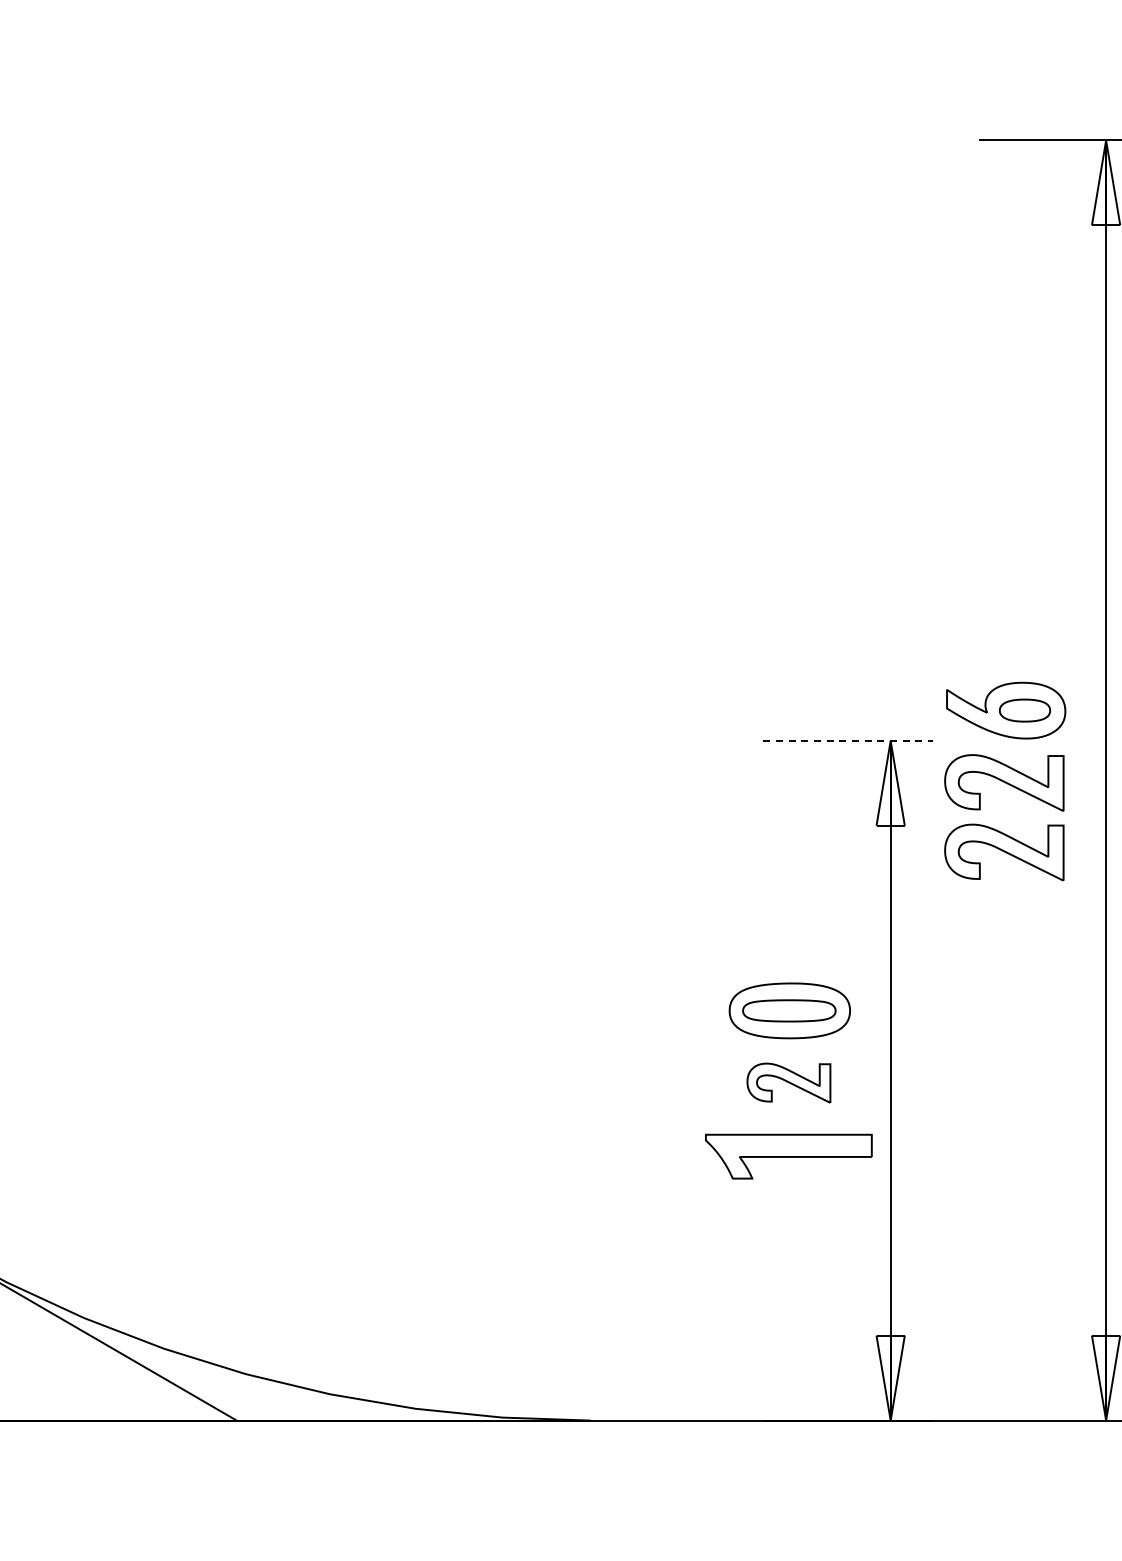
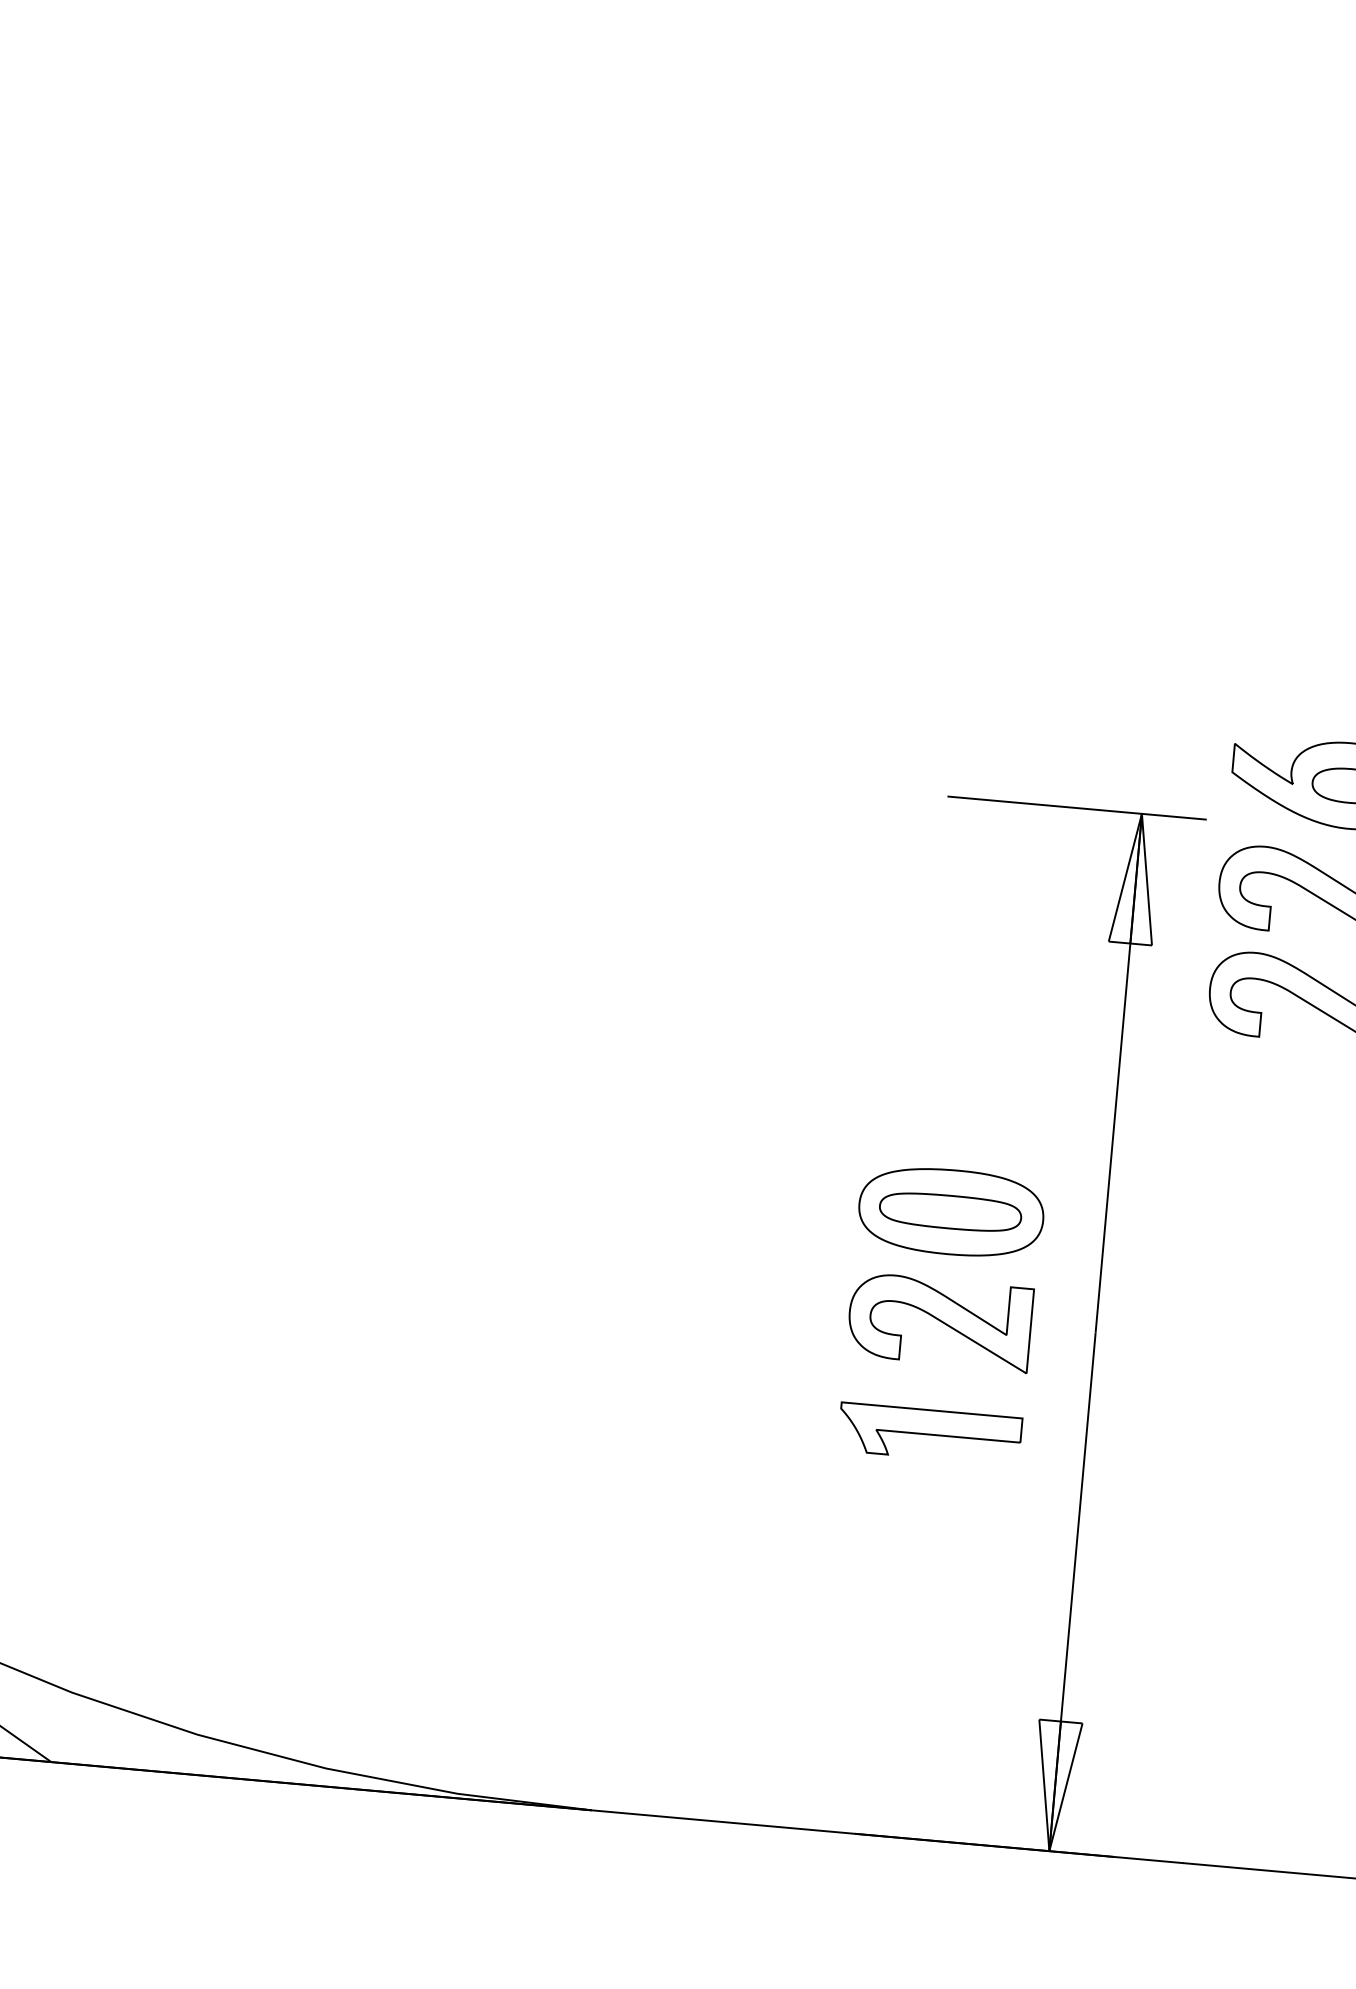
line: (848, 740) -> (1077, 807), dashed -> solid
part: (788, 1082) -> (939, 1321), size x1.43
part: (788, 1155) -> (929, 1432), size x0.71

